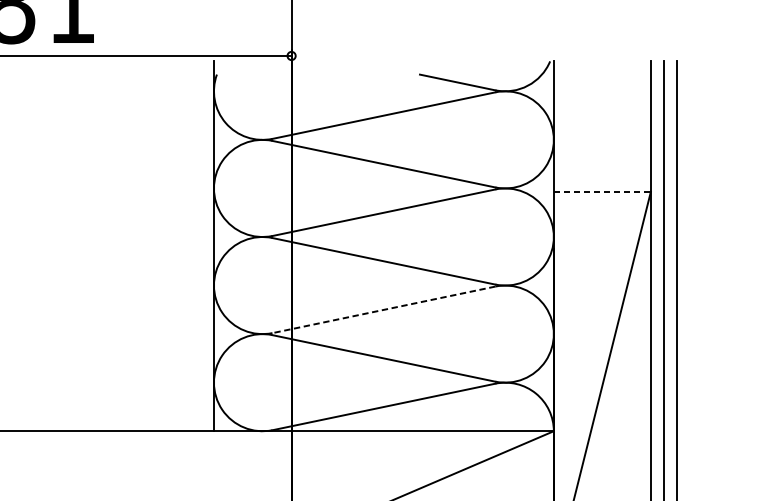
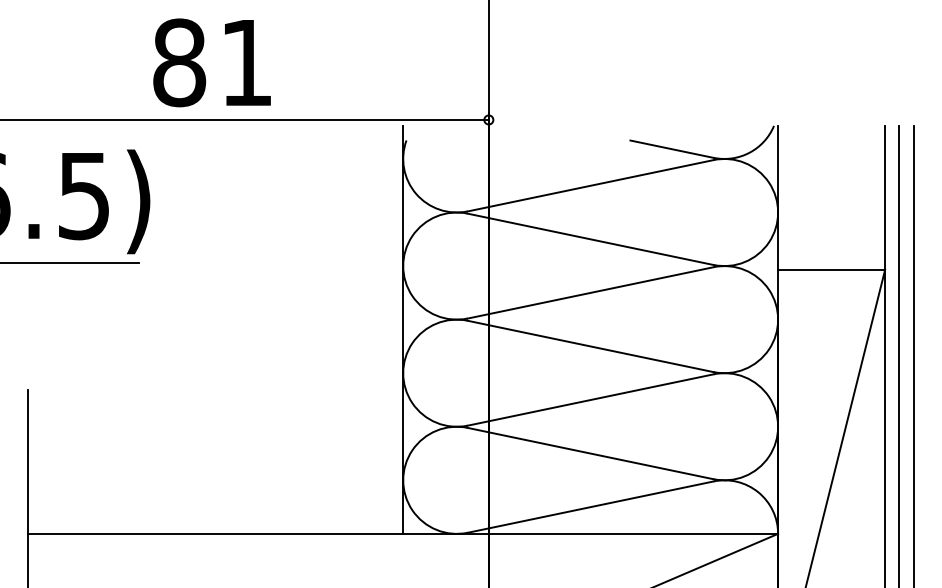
line: (602, 191) -> (831, 269), dashed -> solid
line: (383, 310) -> (590, 400), dashed -> solid

